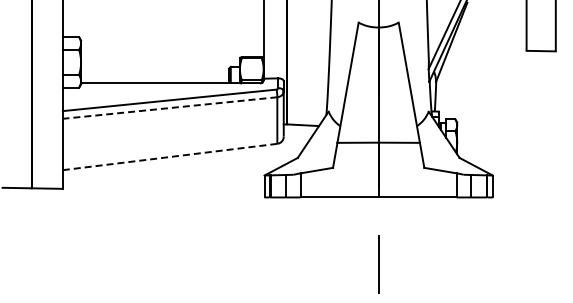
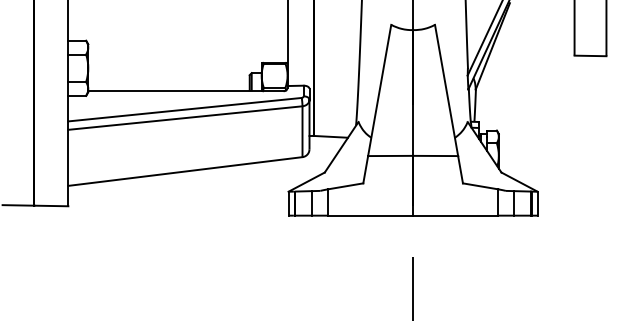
line: (170, 108) -> (185, 118), dashed -> solid
line: (170, 156) -> (185, 170), dashed -> solid

